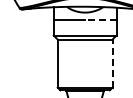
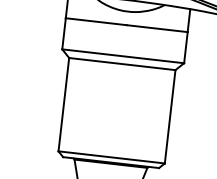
line: (100, 19) -> (156, 28), dashed -> solid
line: (112, 63) -> (170, 116), dashed -> solid

